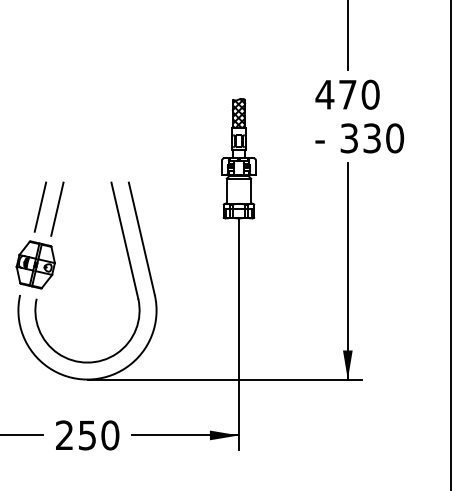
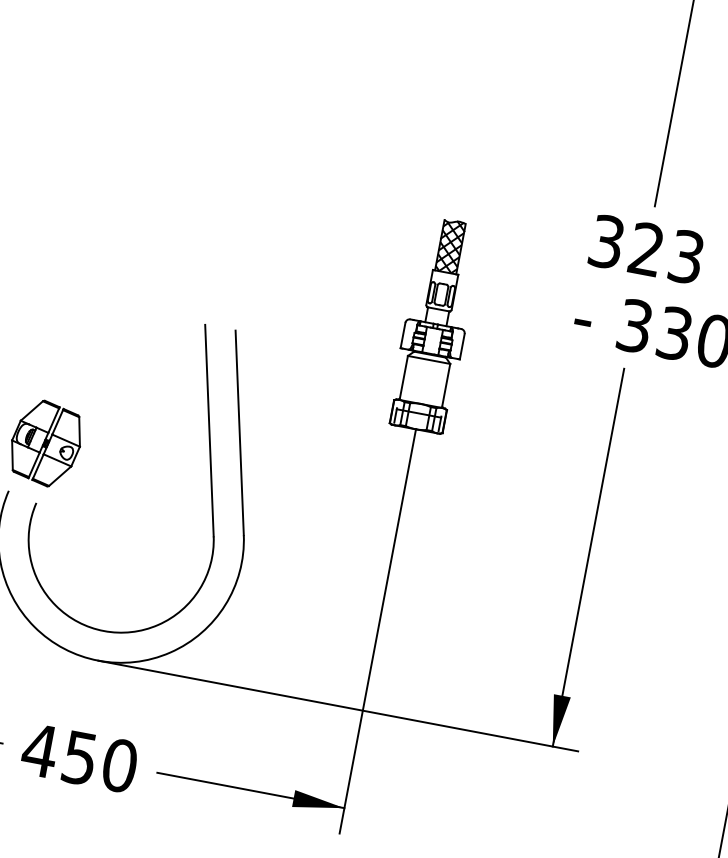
text: (347, 94) -> (646, 248), 470 -> 323
line: (40, 206) -> (73, 343), removed
line: (57, 208) -> (102, 352), removed
text: (64, 434) -> (40, 748), 250 -> 450

